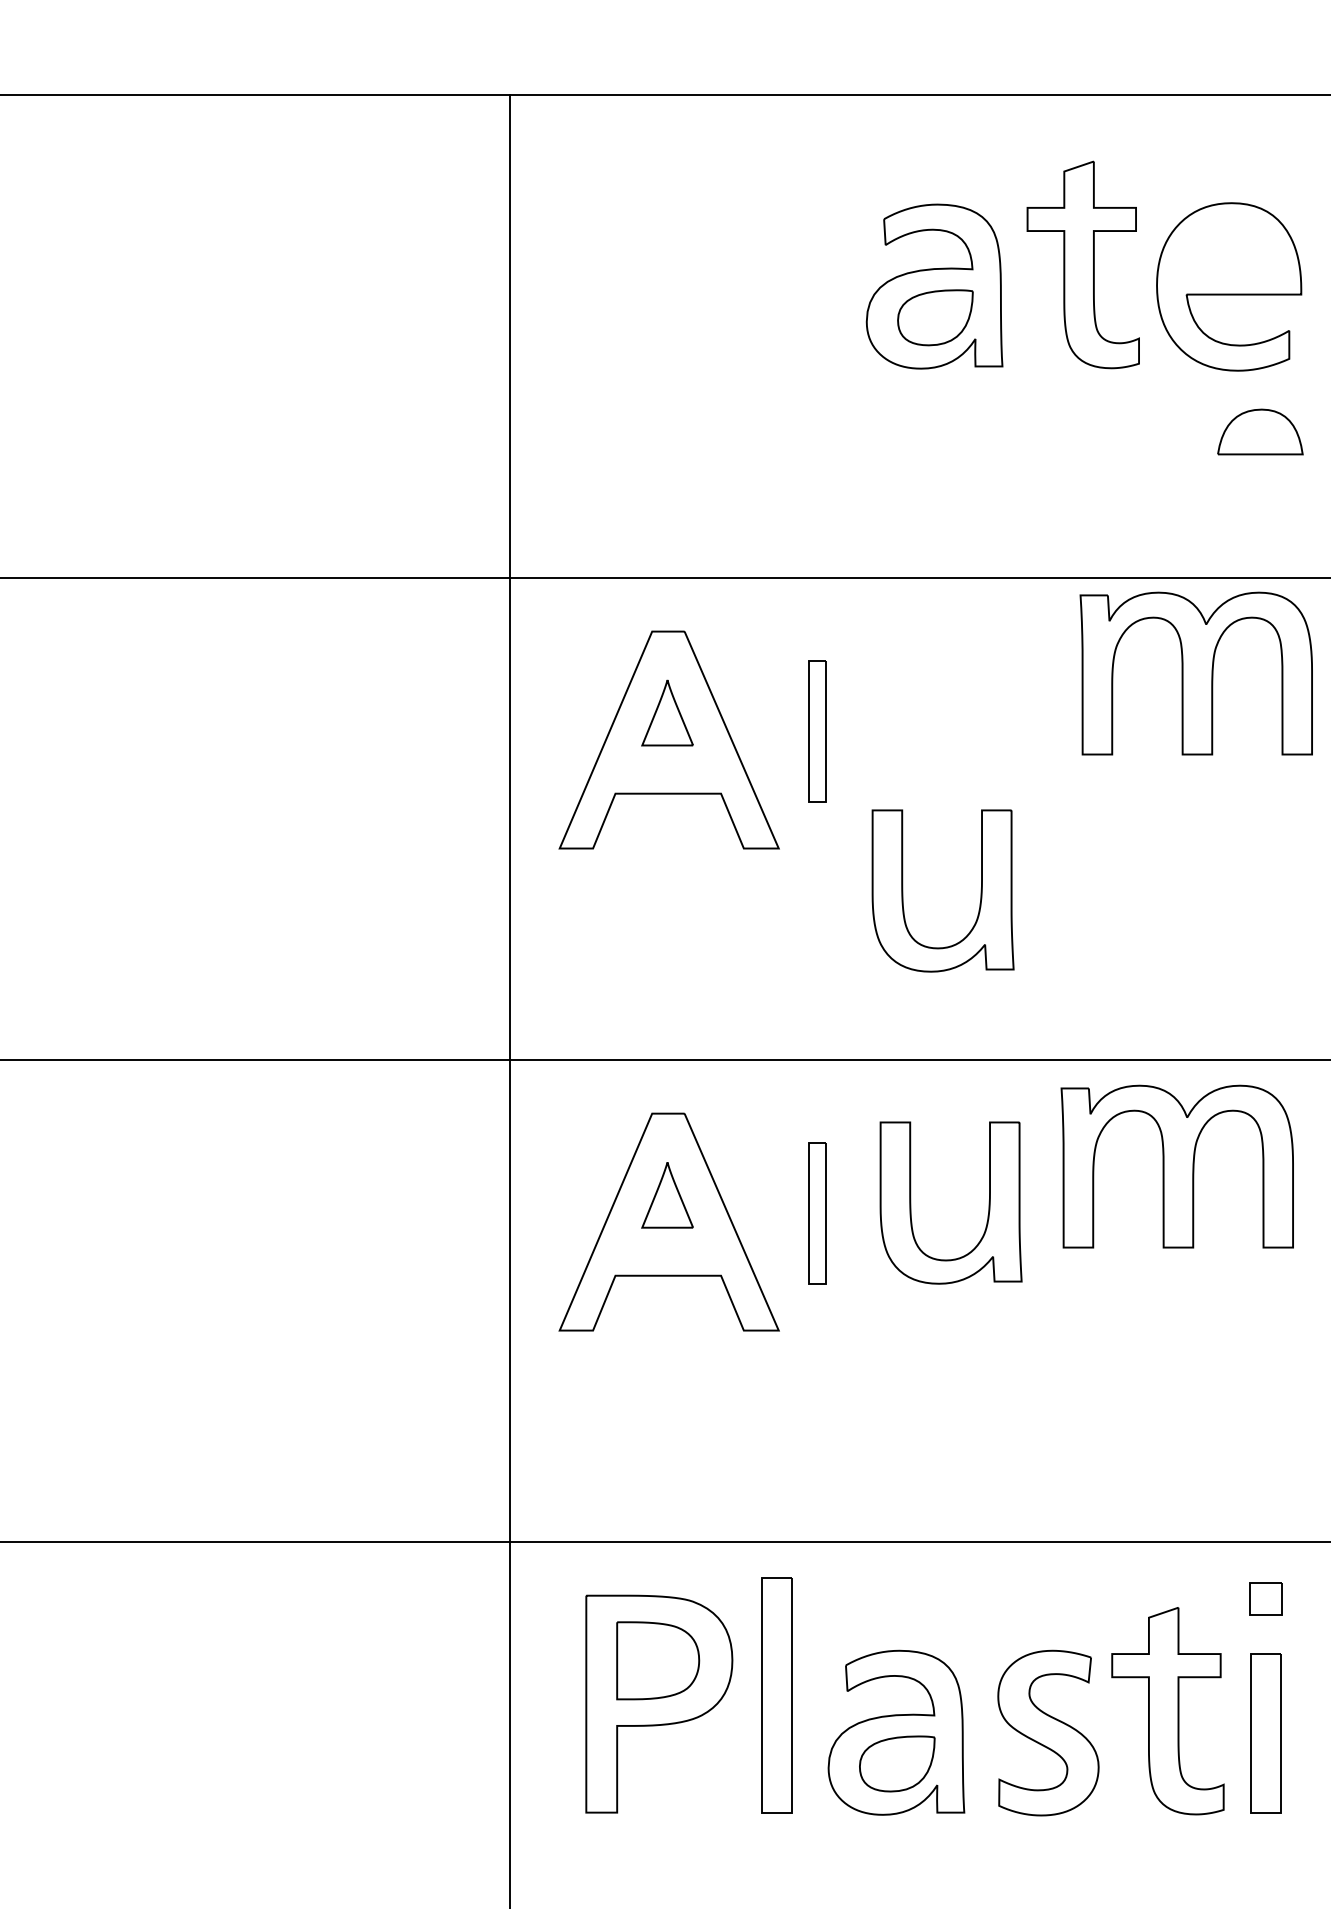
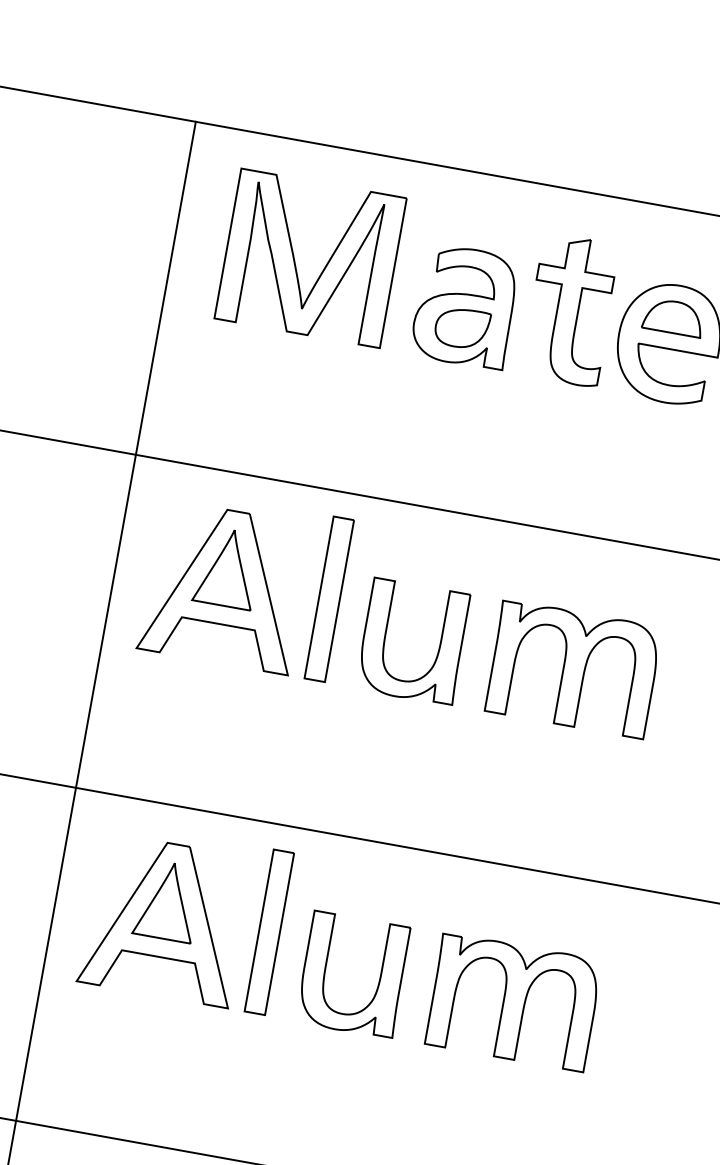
part: (683, 263) -> (294, 259), added
part: (1260, 431) -> (673, 316), moved
part: (1195, 673) -> (572, 668), moved
part: (667, 712) -> (227, 567), size x1.67
part: (817, 731) -> (329, 599), size x1.67
part: (980, 890) -> (439, 646), moved
part: (1176, 1166) -> (512, 1001), moved
part: (667, 1195) -> (167, 901), size x1.67
part: (988, 1202) -> (379, 979), moved
part: (817, 1213) -> (269, 932), size x1.67

